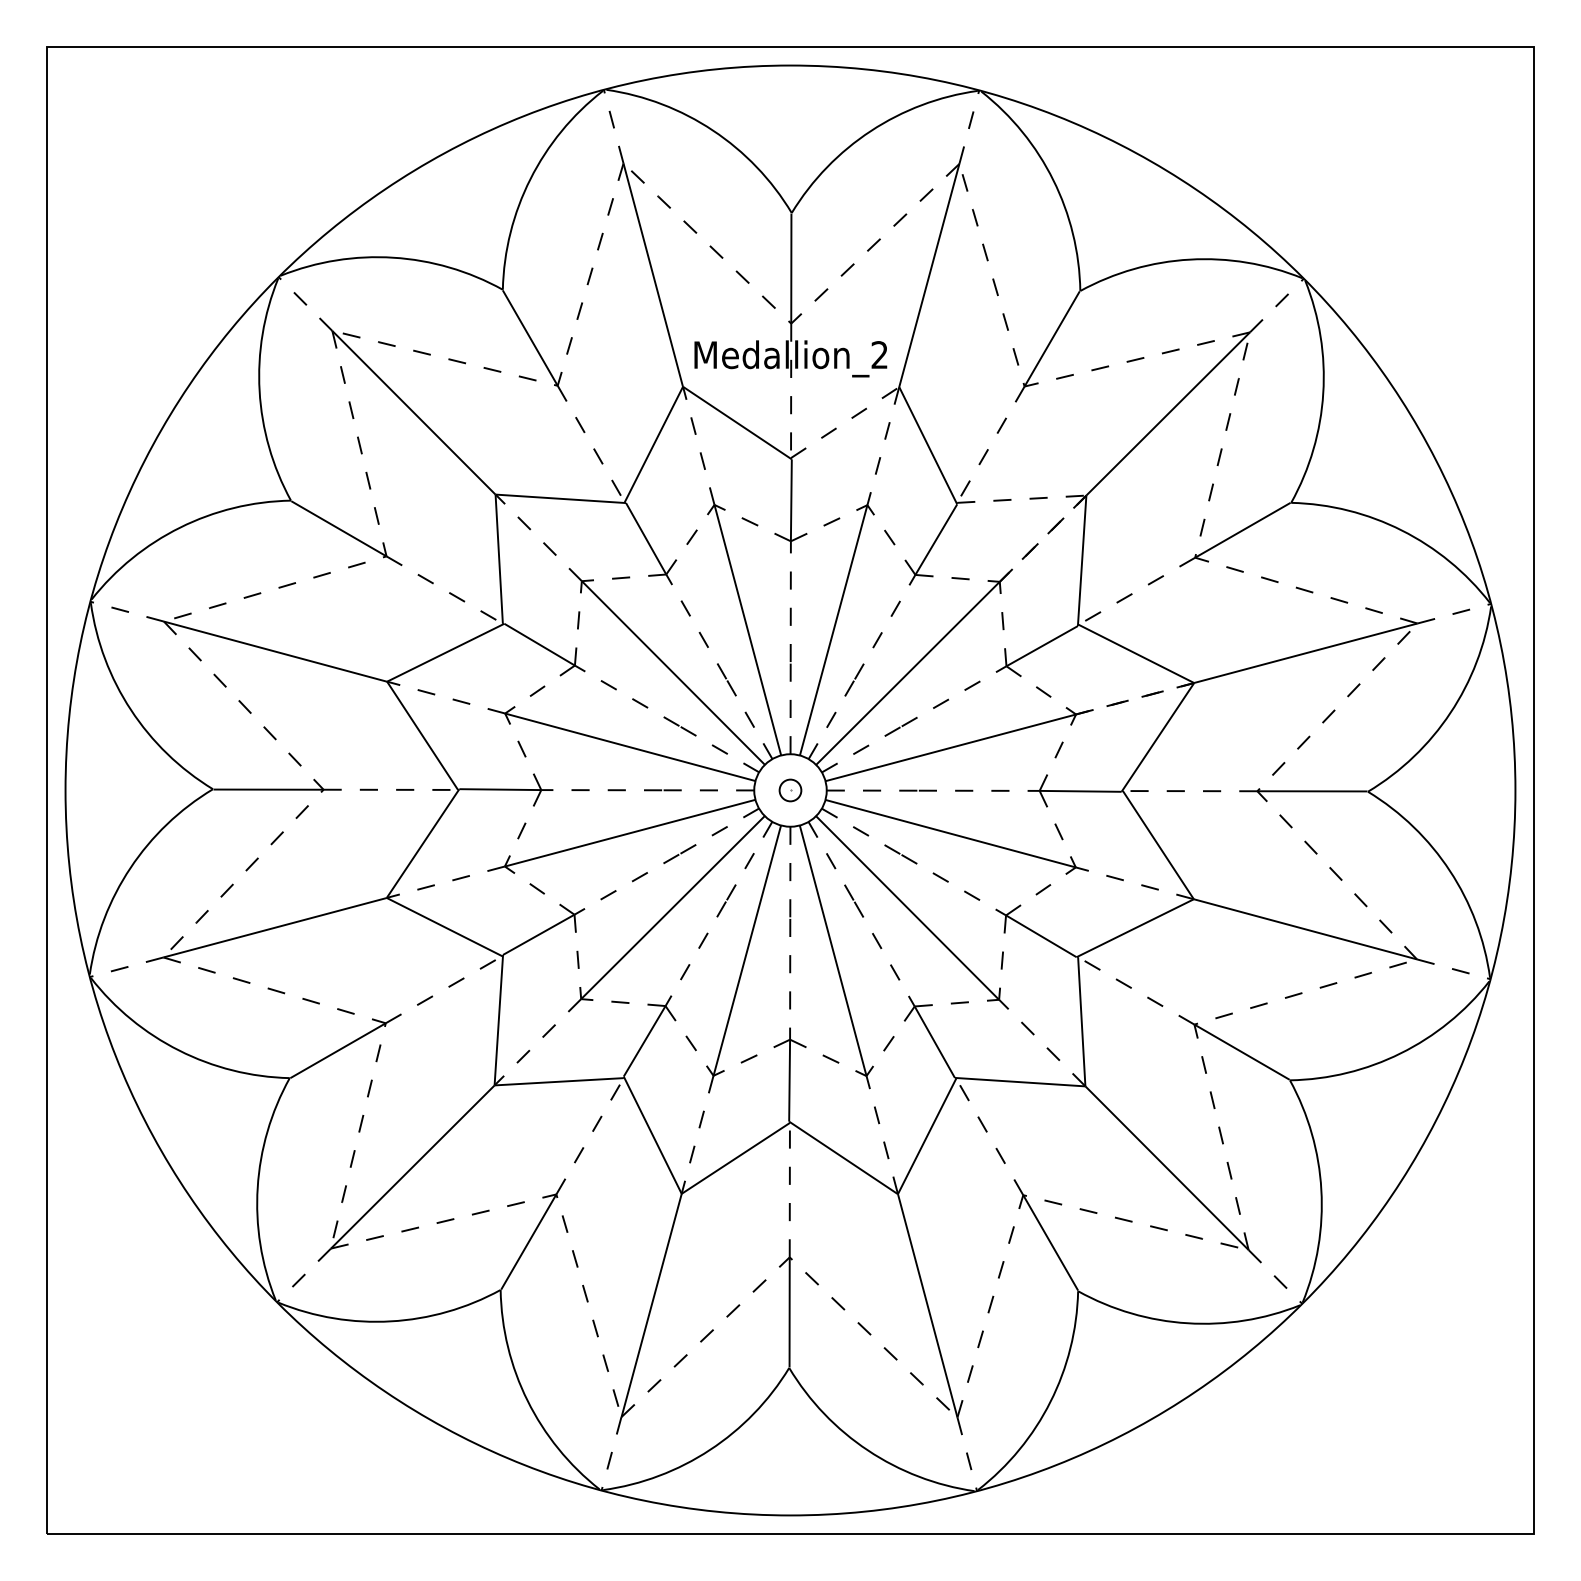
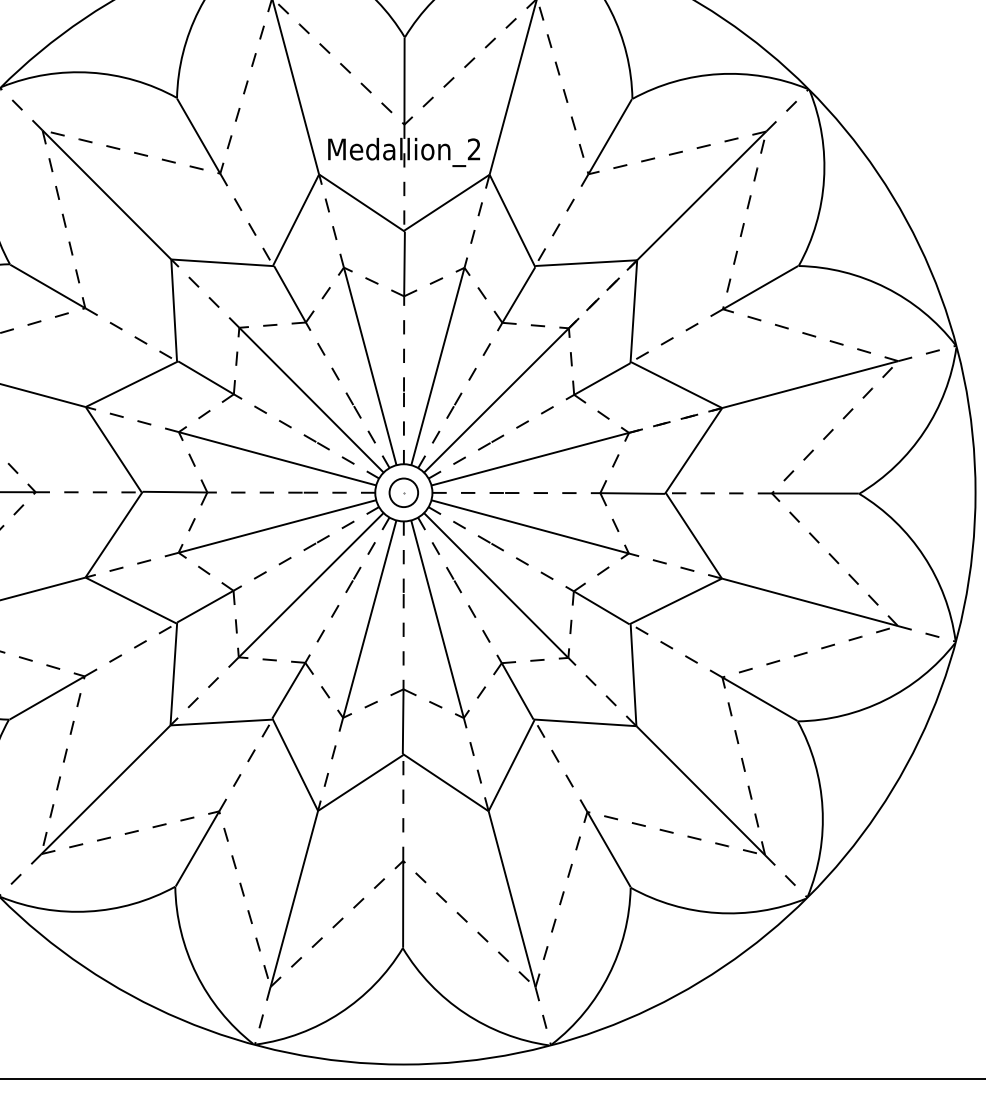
line: (845, 422) -> (447, 202), dashed -> solid
line: (1021, 499) -> (586, 263), dashed -> solid
circle: (790, 790) -> (403, 492), size x1.67

